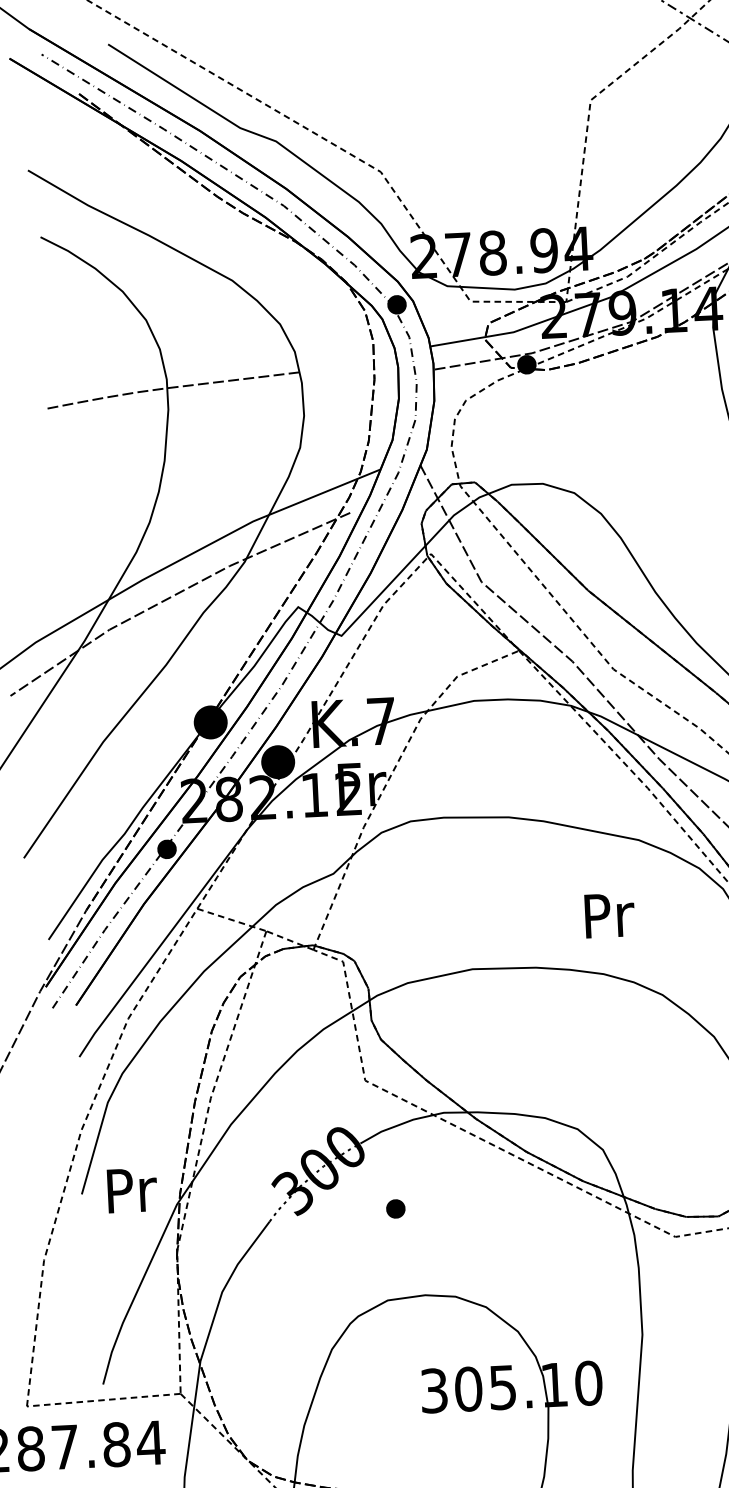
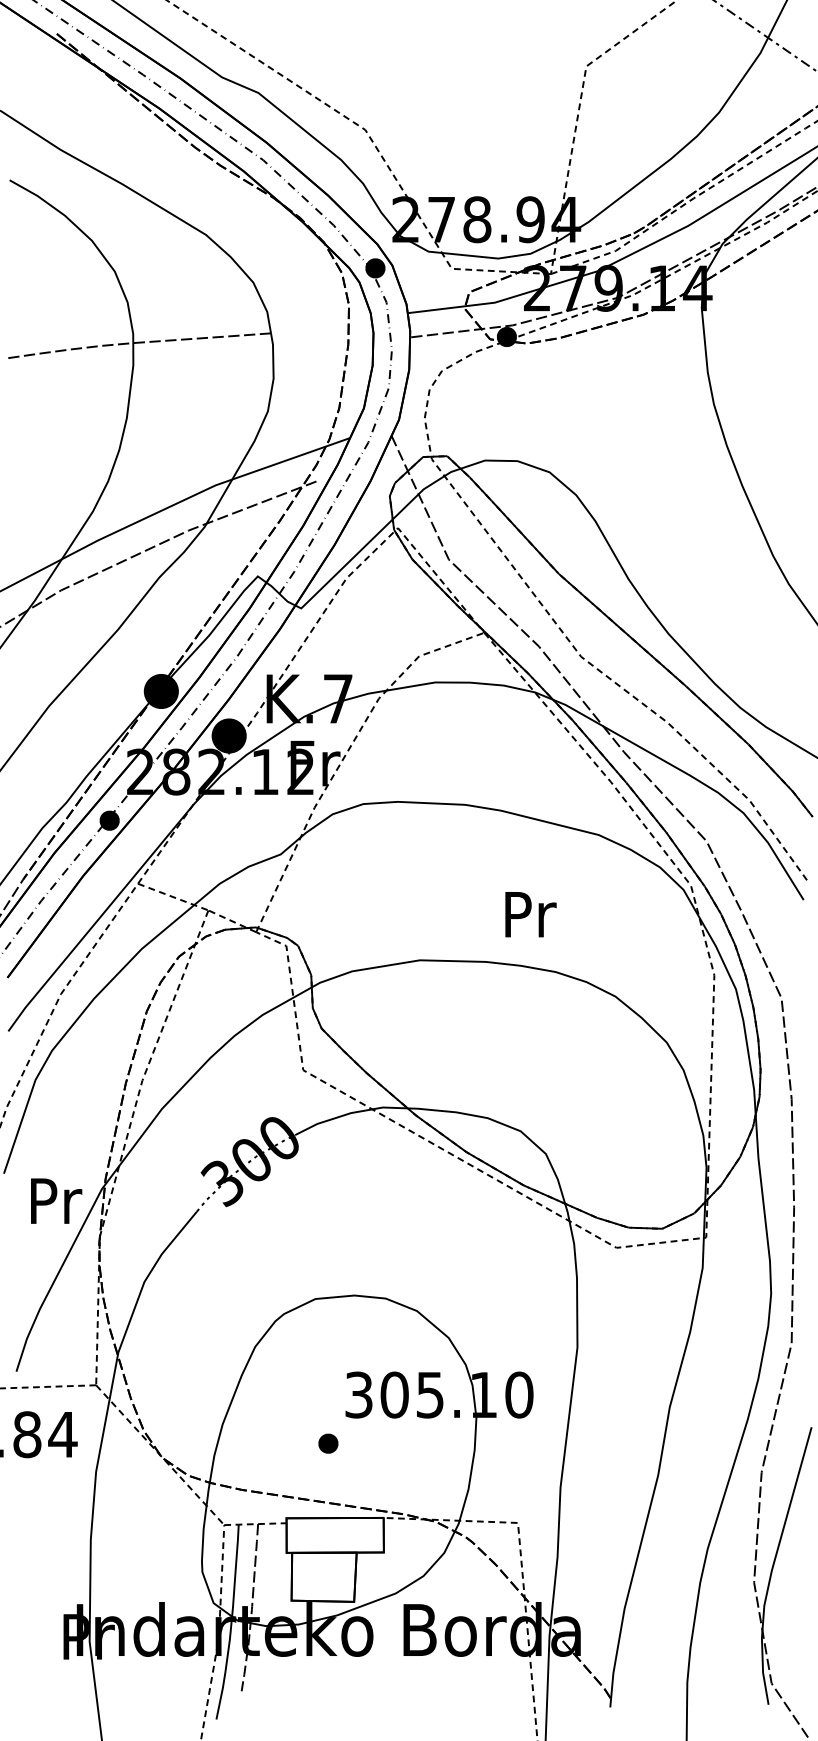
text: (609, 915) -> (530, 914), moved
text: (132, 1189) -> (56, 1200), moved
part: (395, 1208) -> (328, 1443), moved

